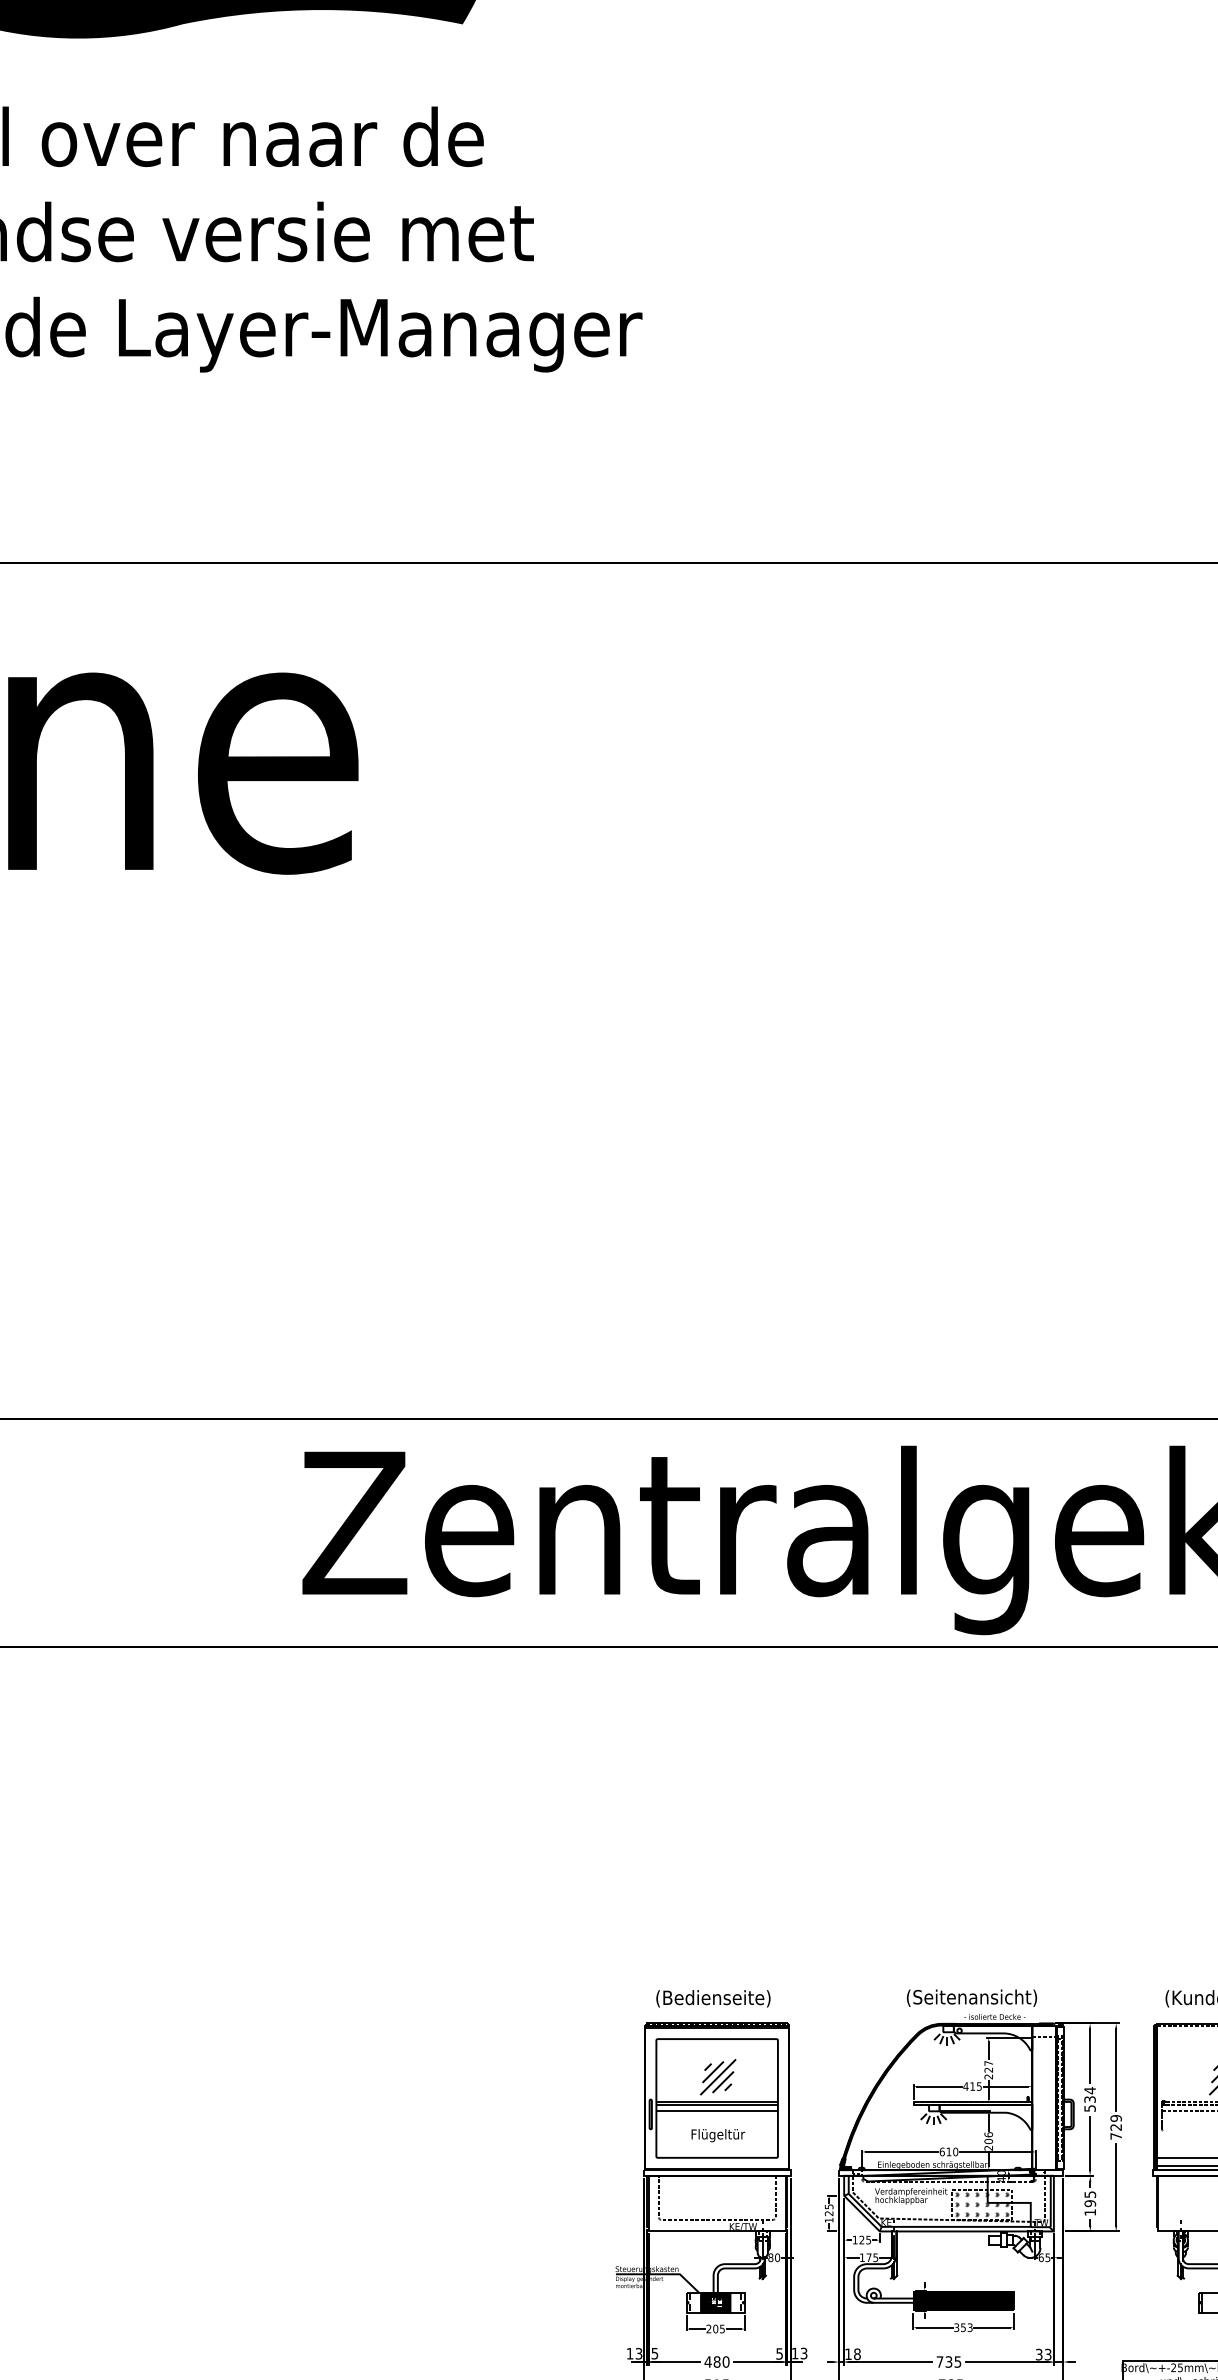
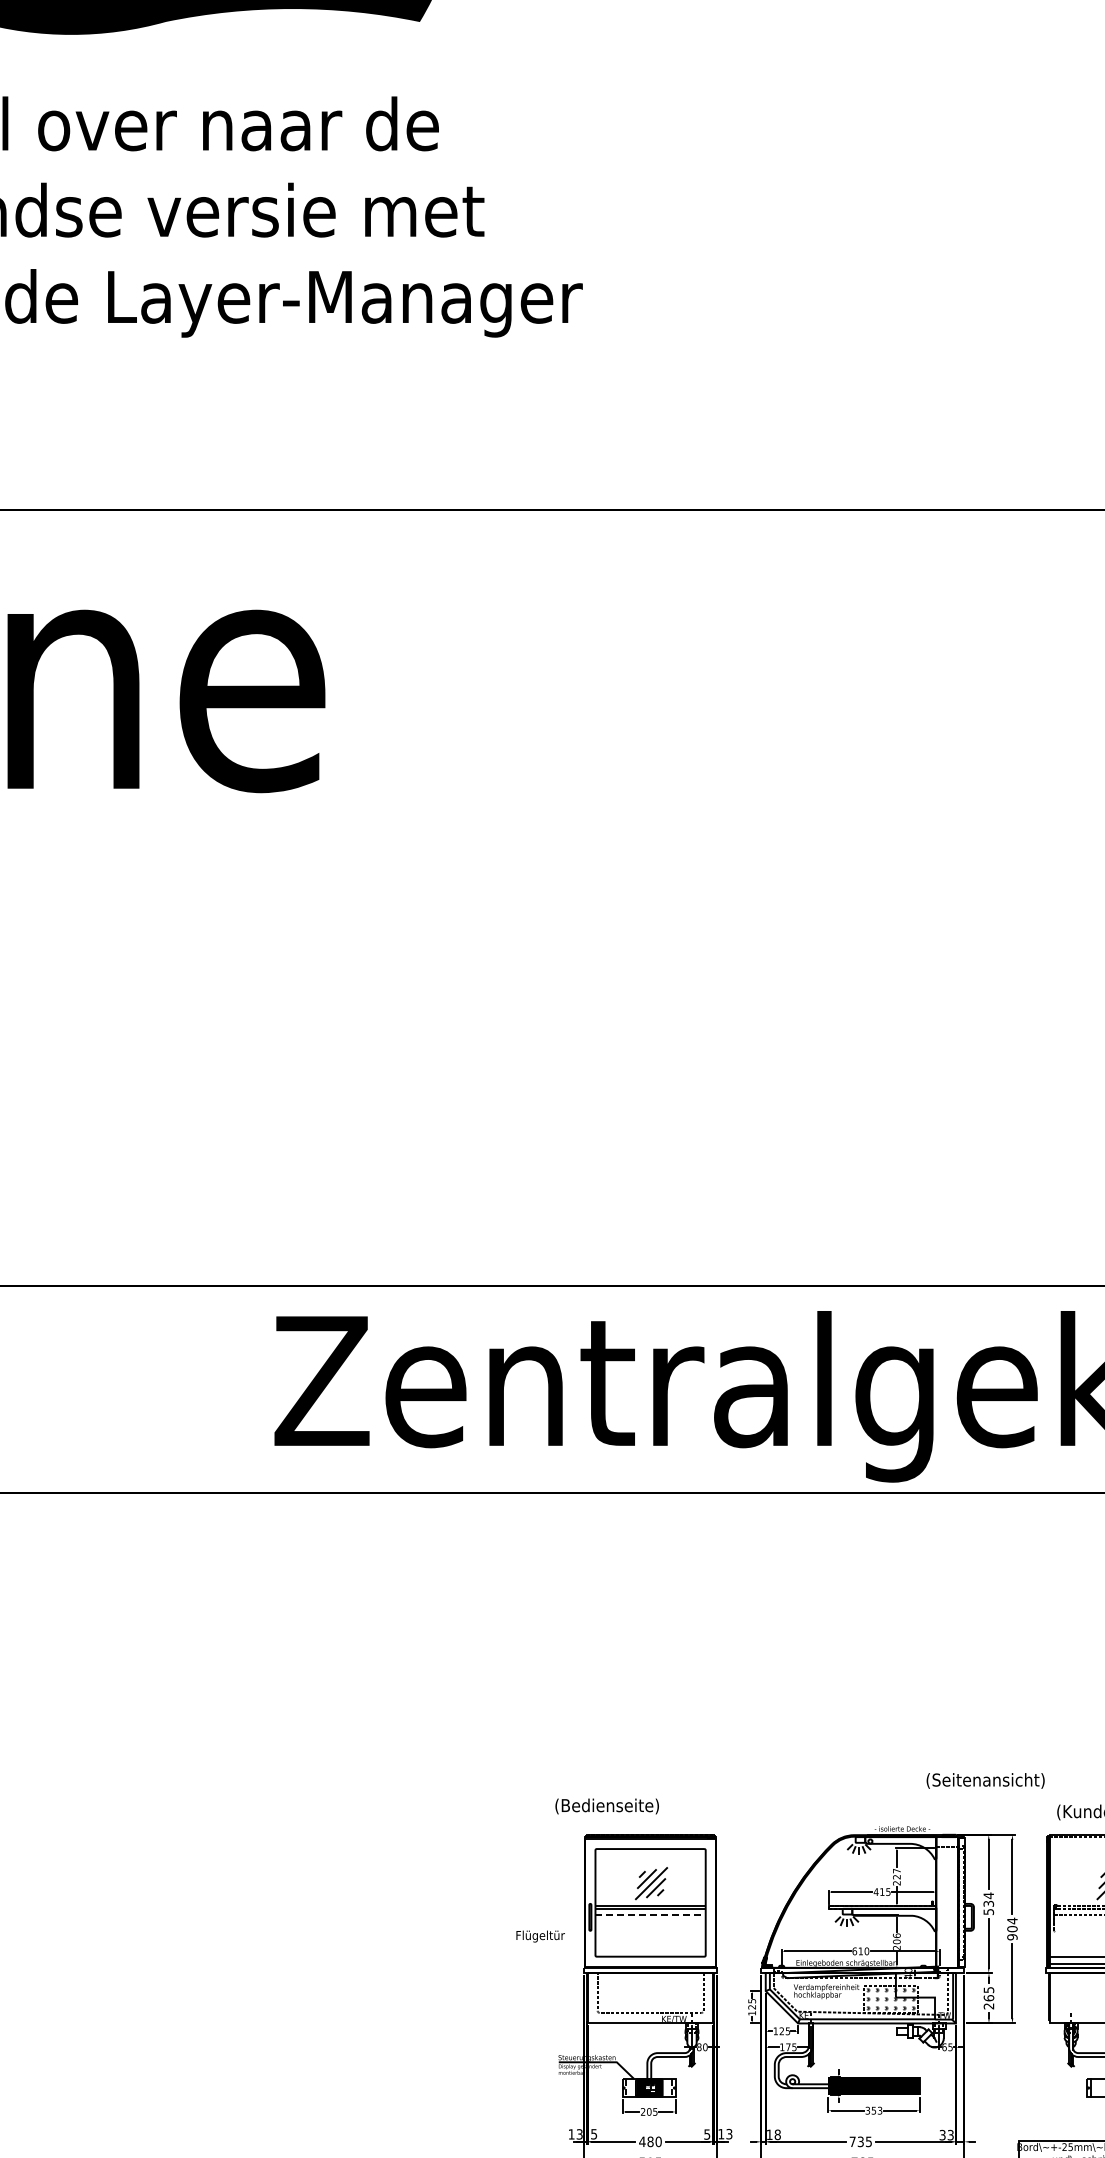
text: (971, 1997) -> (985, 1780), moved
text: (712, 1998) -> (606, 1806), moved
line: (718, 2111) -> (651, 1914), solid -> dashed
text: (1116, 2126) -> (1012, 1928), 729 -> 904
text: (718, 2135) -> (540, 1936), moved
text: (1089, 2208) -> (988, 2002), 195 -> 265

